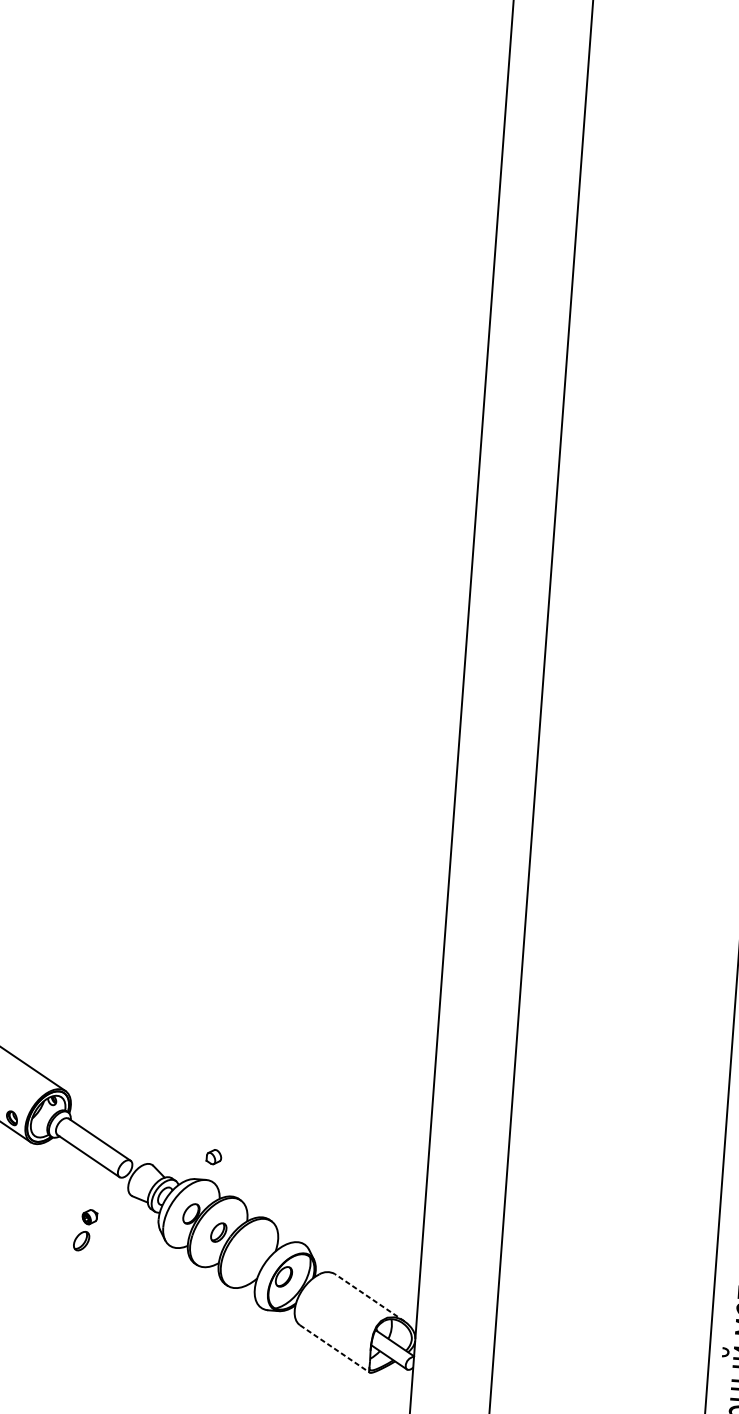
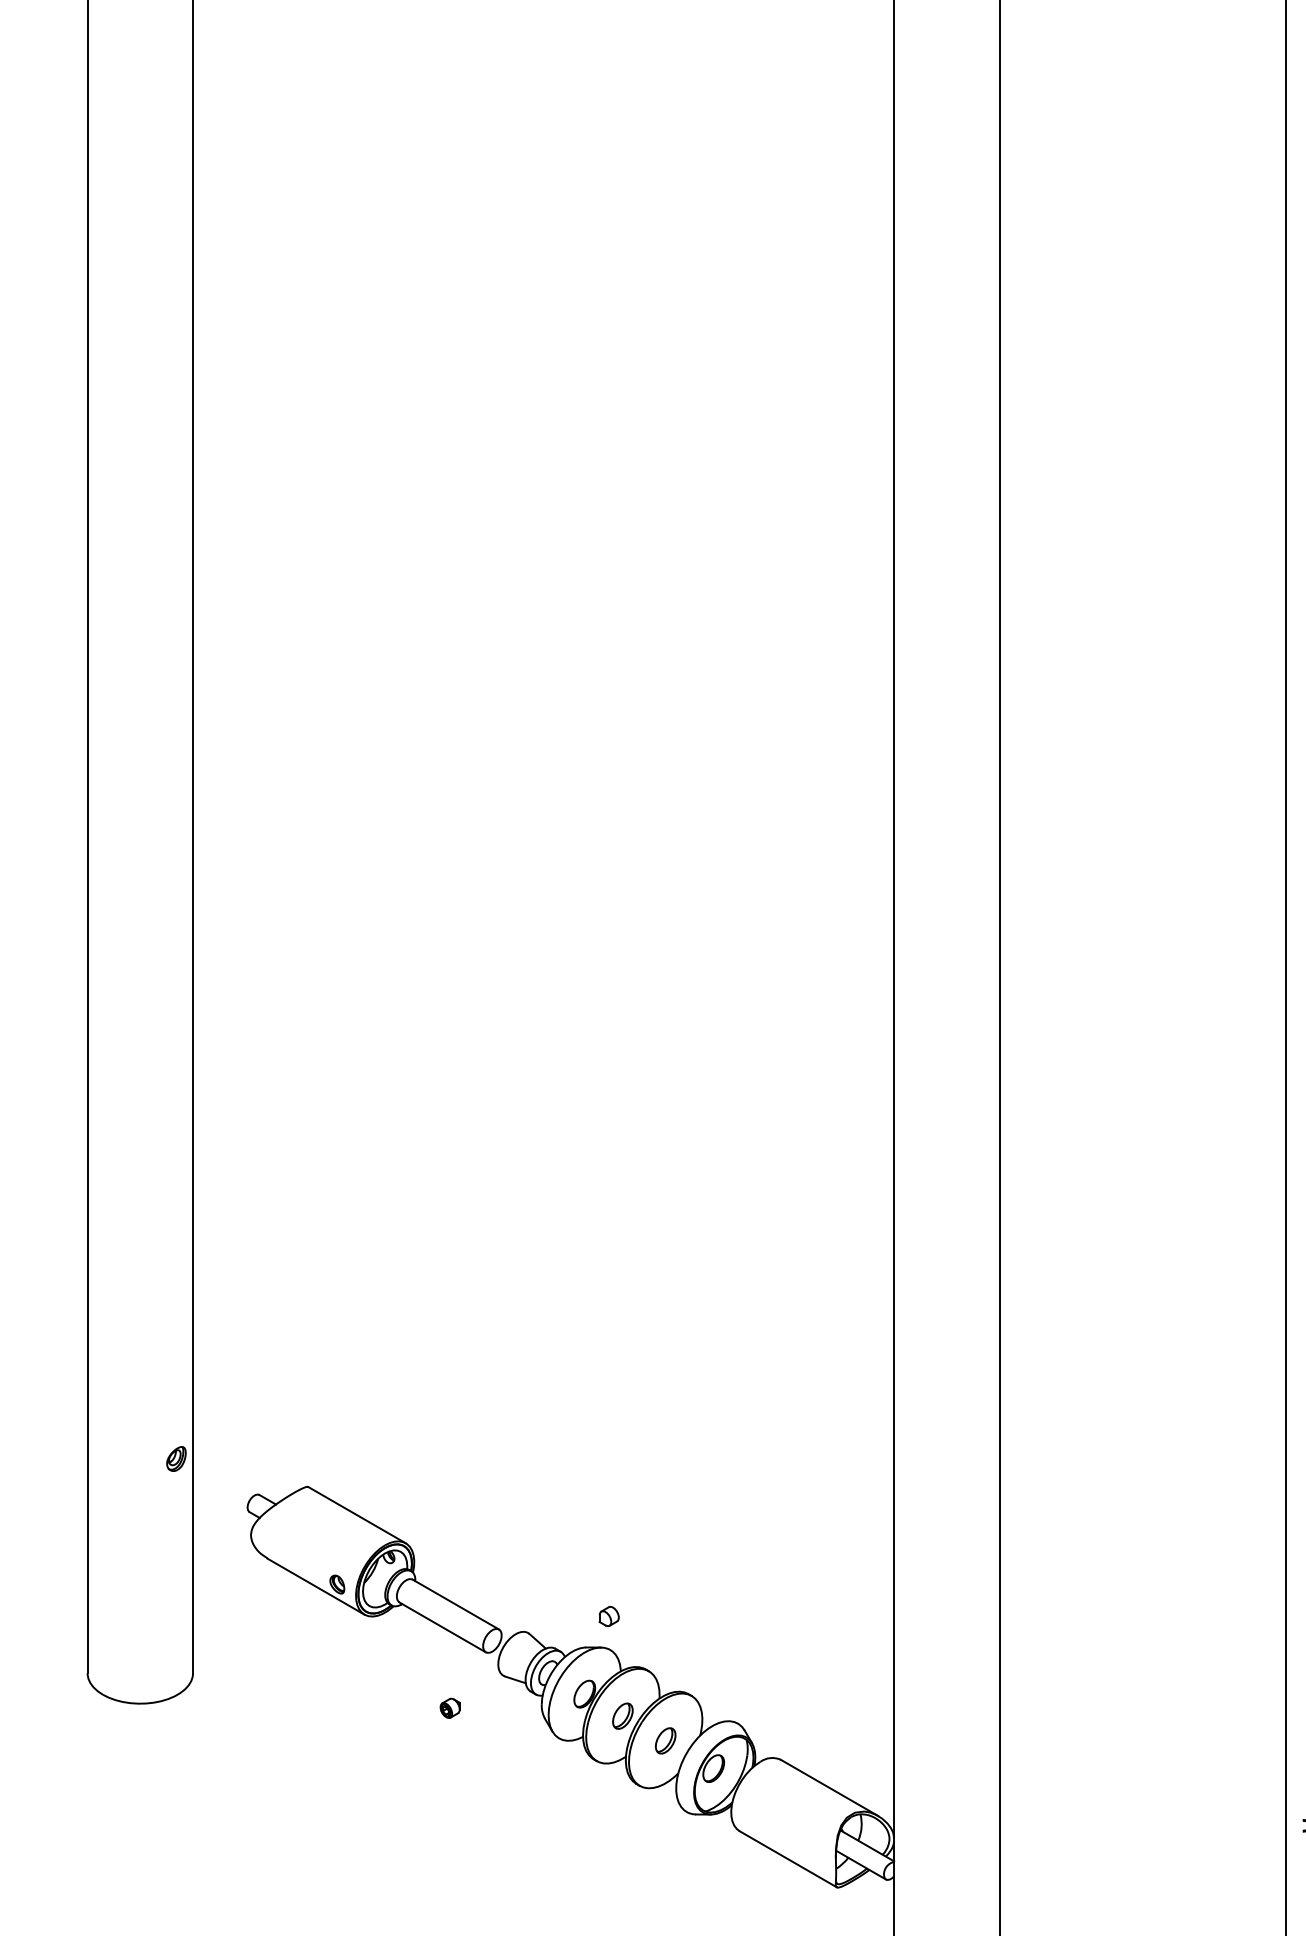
part: (81, 1240) -> (665, 1740), moved
line: (369, 1297) -> (829, 1787), dashed -> solid
line: (335, 1349) -> (788, 1859), dashed -> solid

